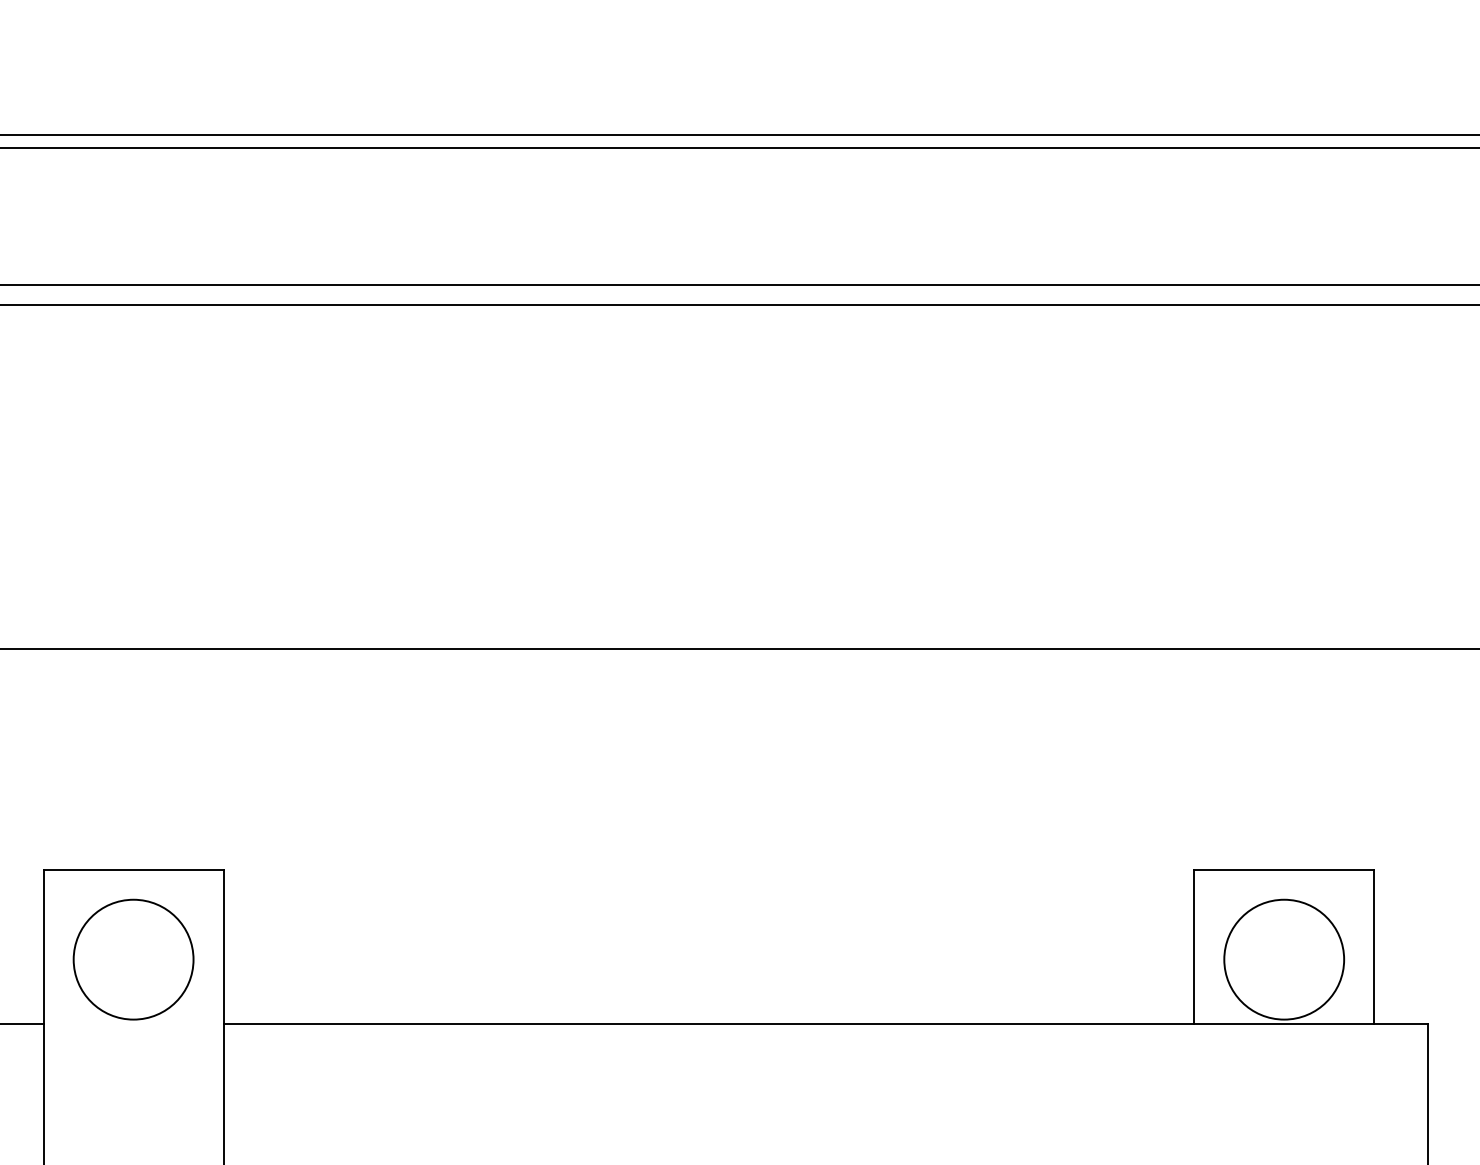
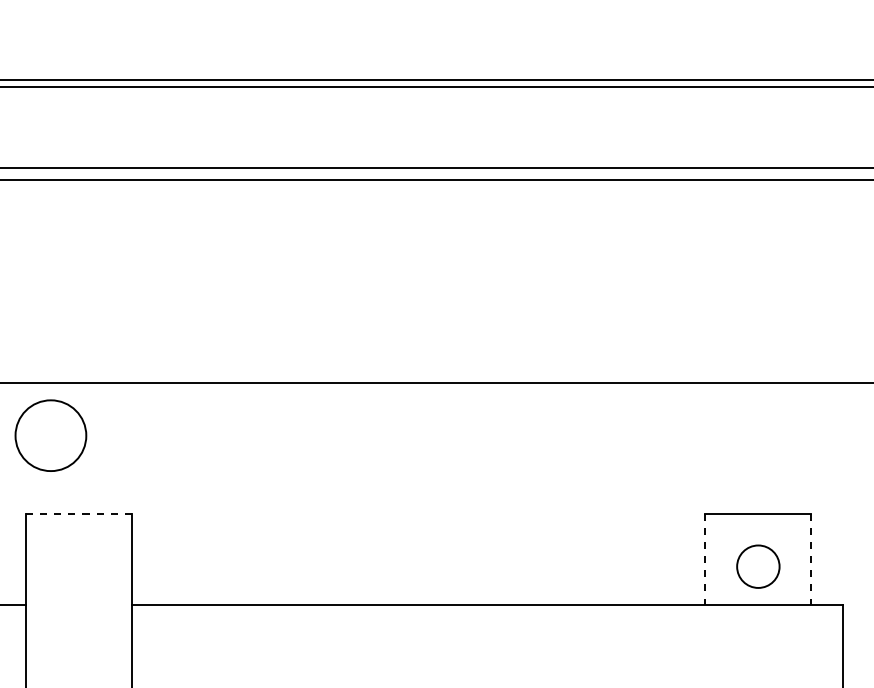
line: (134, 869) -> (79, 513), solid -> dashed
line: (1194, 947) -> (705, 559), solid -> dashed
line: (1374, 947) -> (811, 559), solid -> dashed
circle: (132, 959) -> (50, 435), moved
circle: (1282, 959) -> (757, 566), size x0.6

